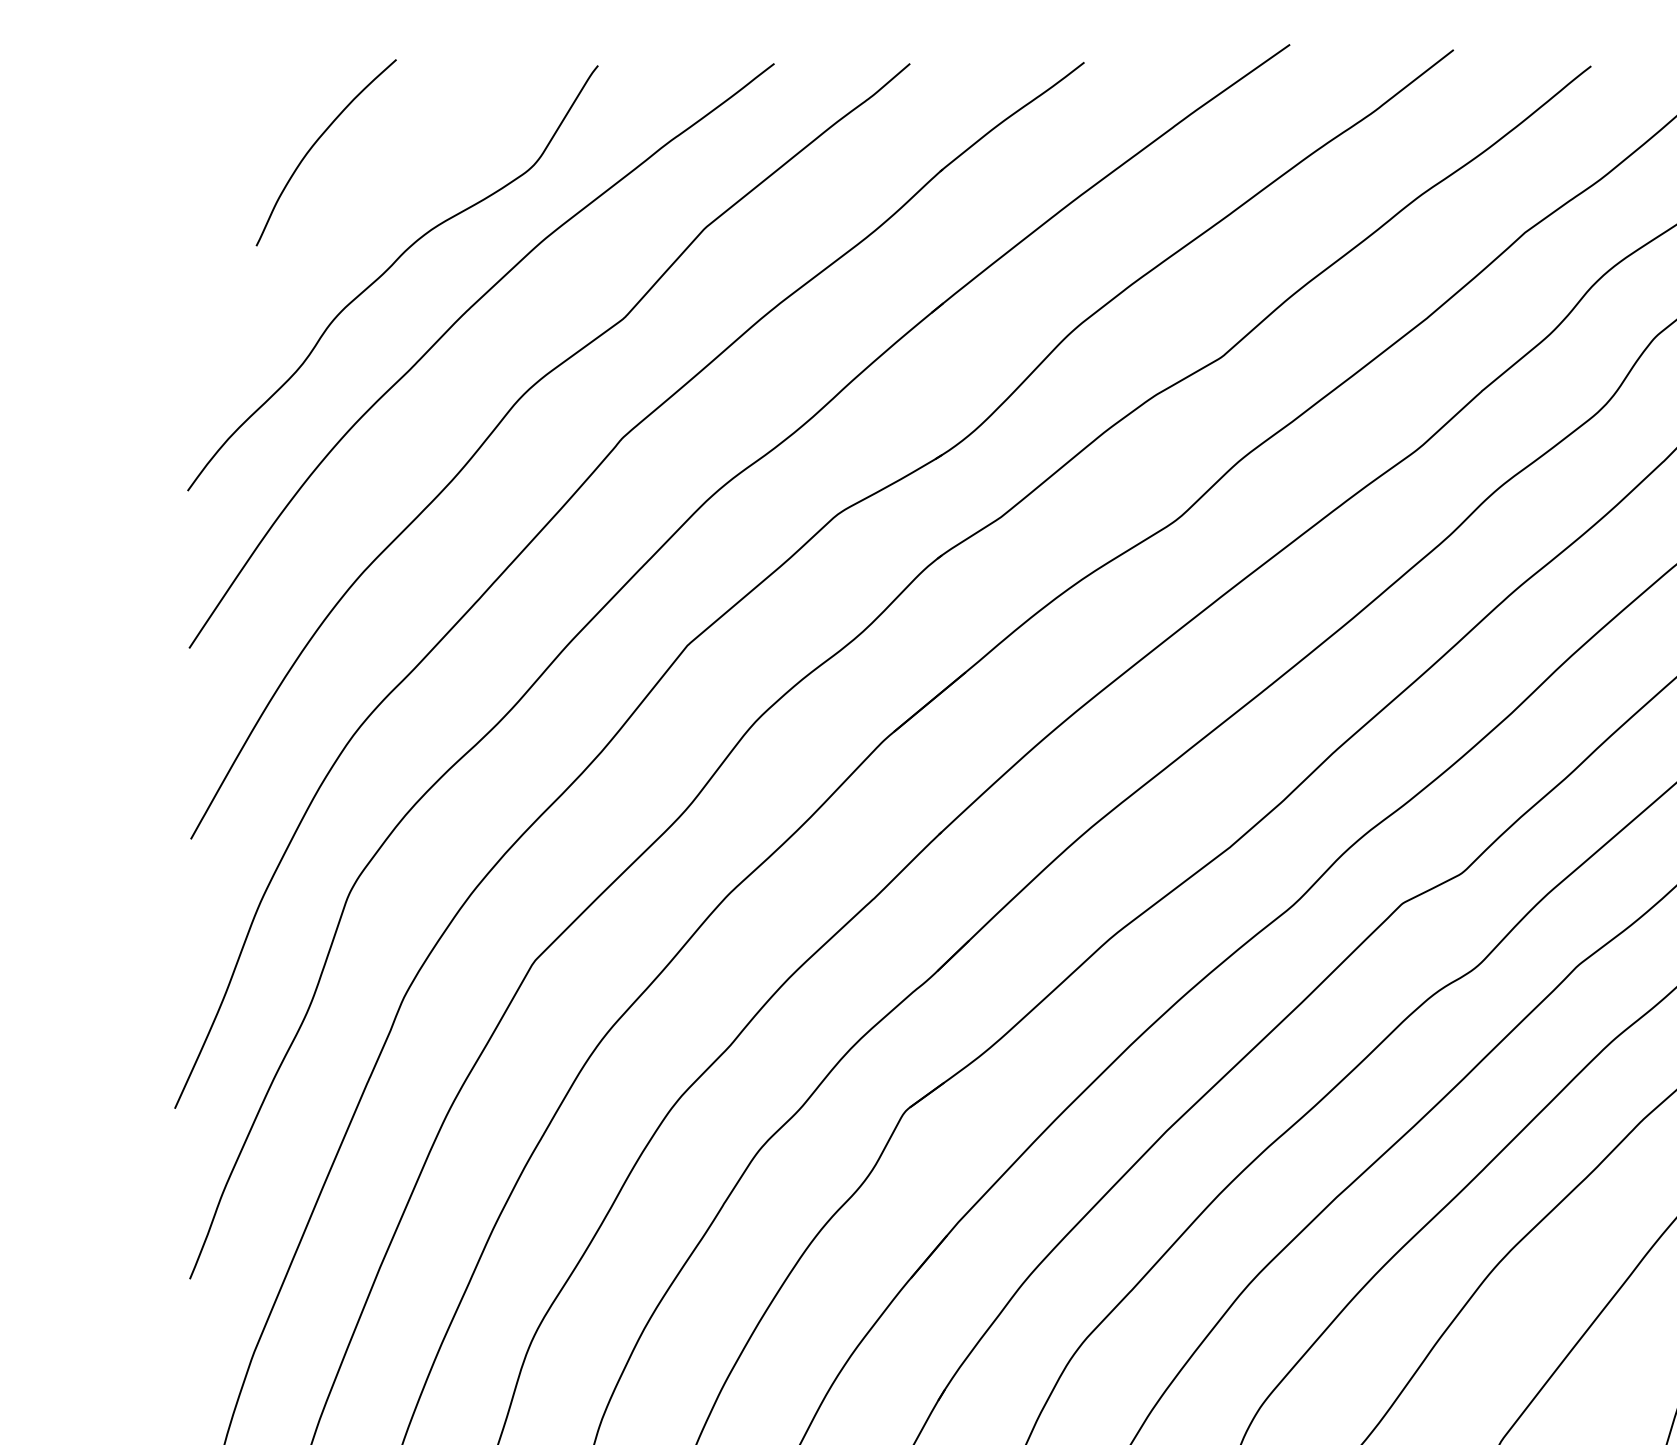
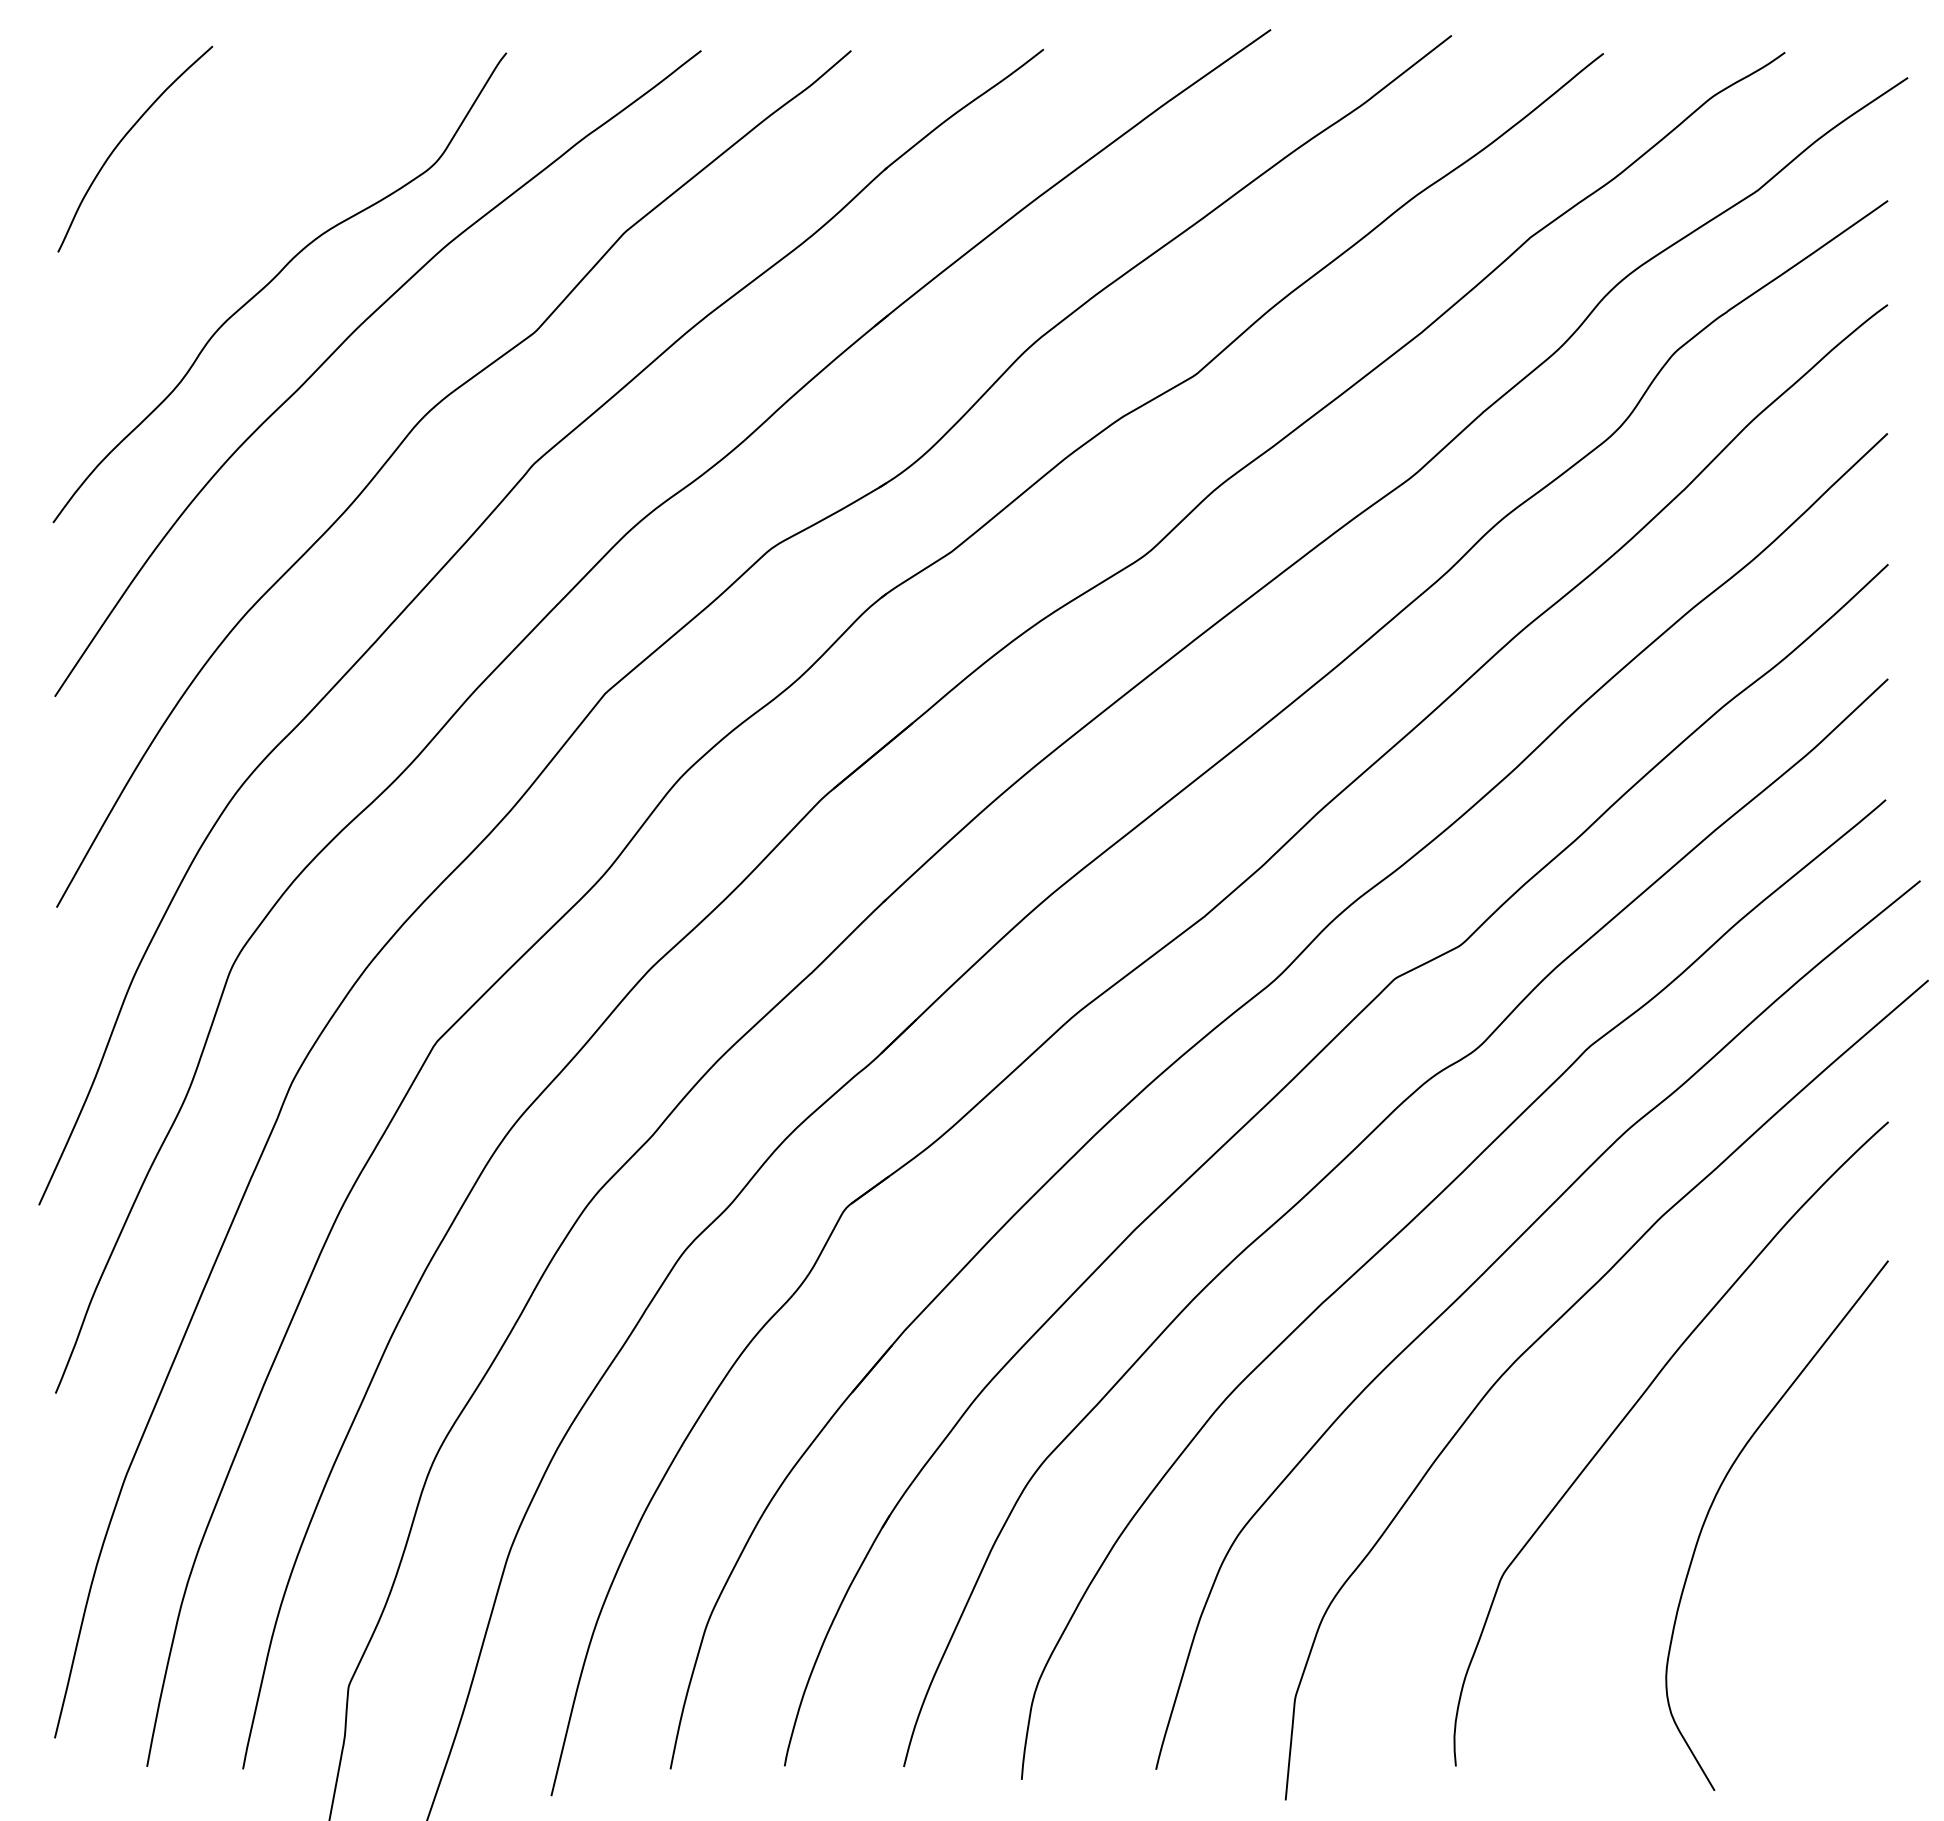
curve: (316, 143) -> (124, 138), moved

